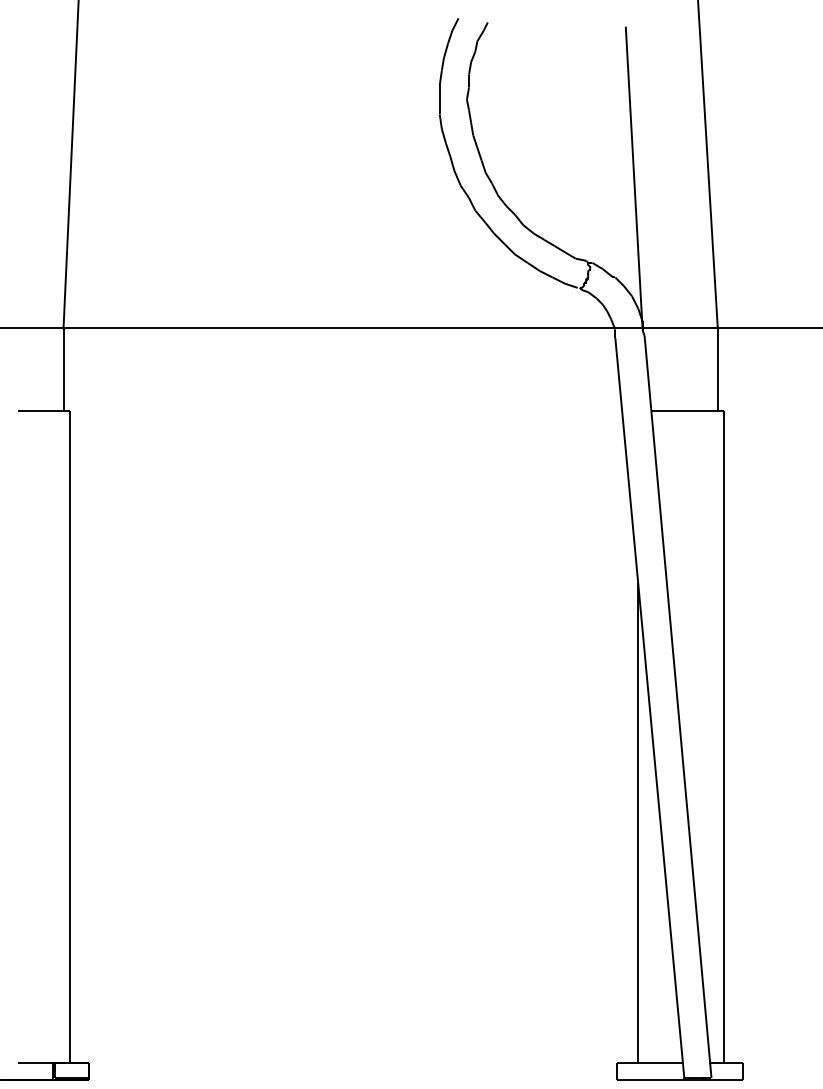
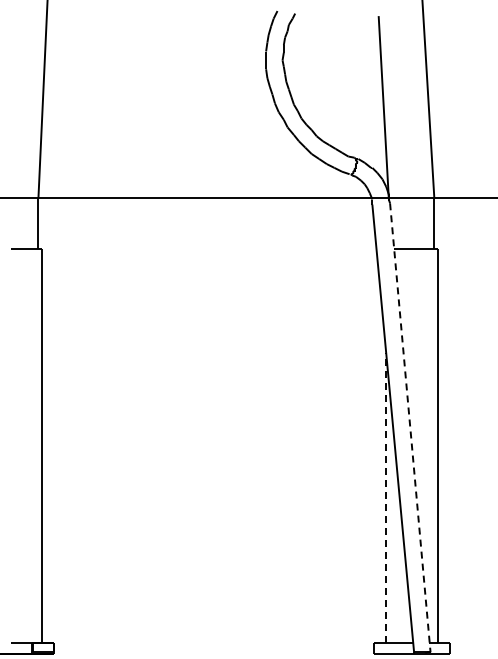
line: (678, 708) -> (410, 428), solid -> dashed
line: (638, 822) -> (386, 497), solid -> dashed

